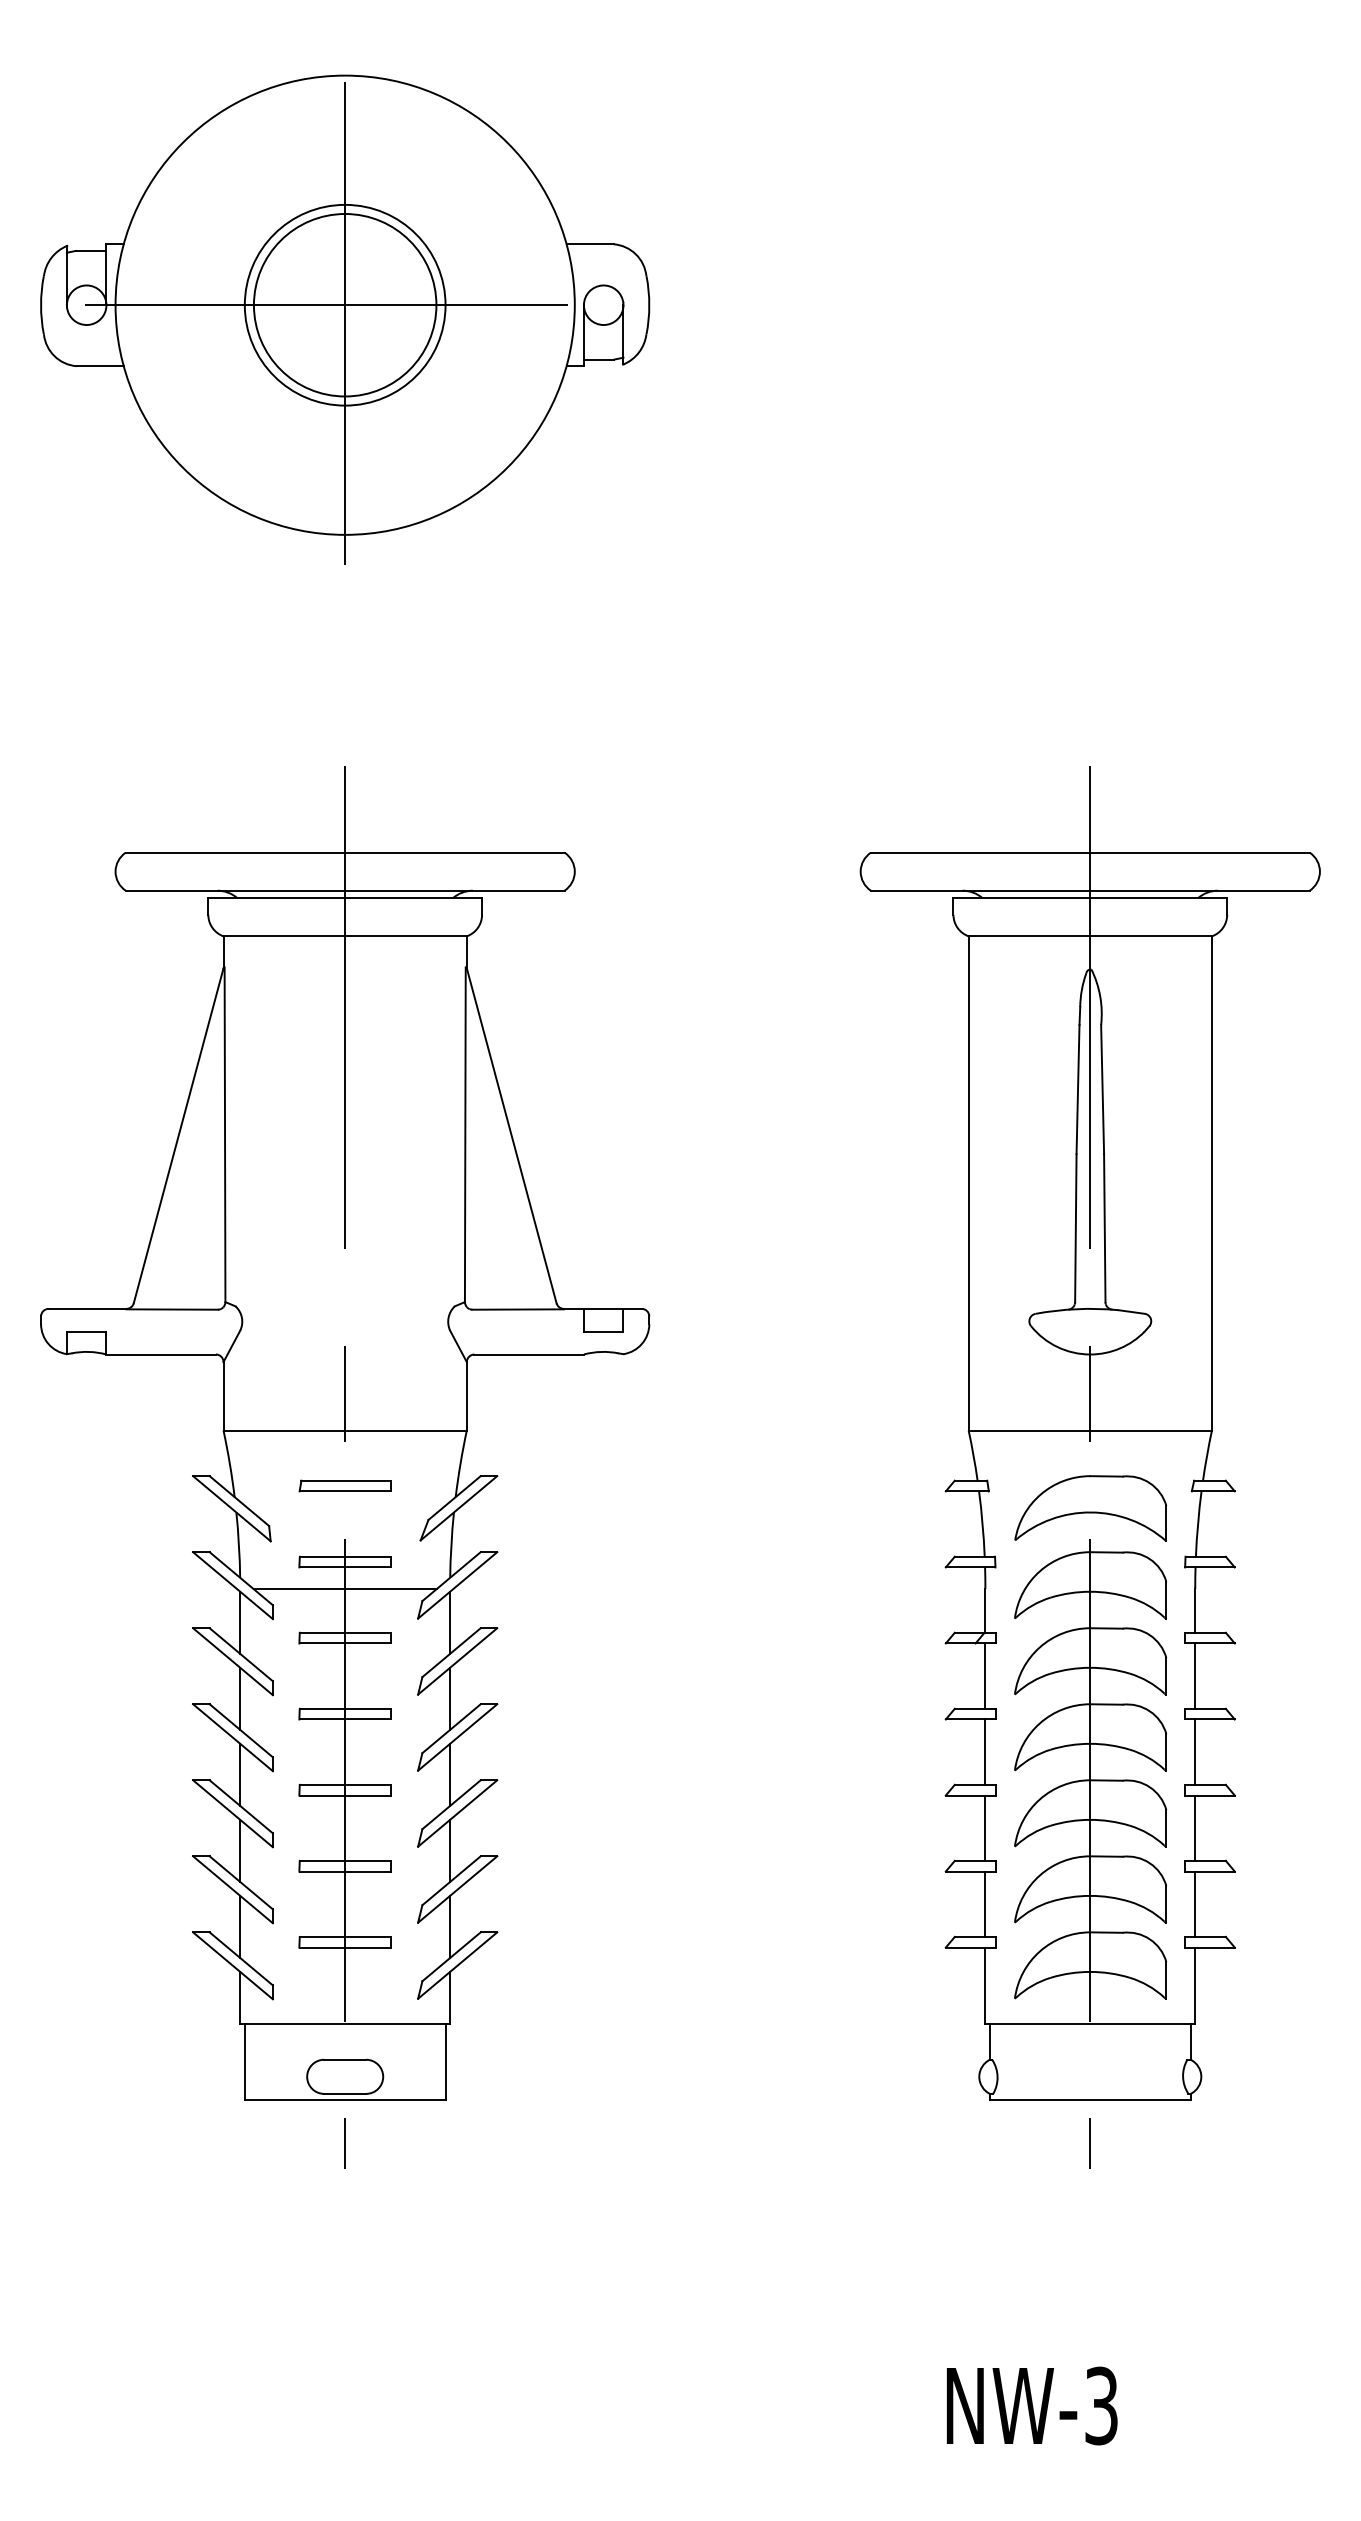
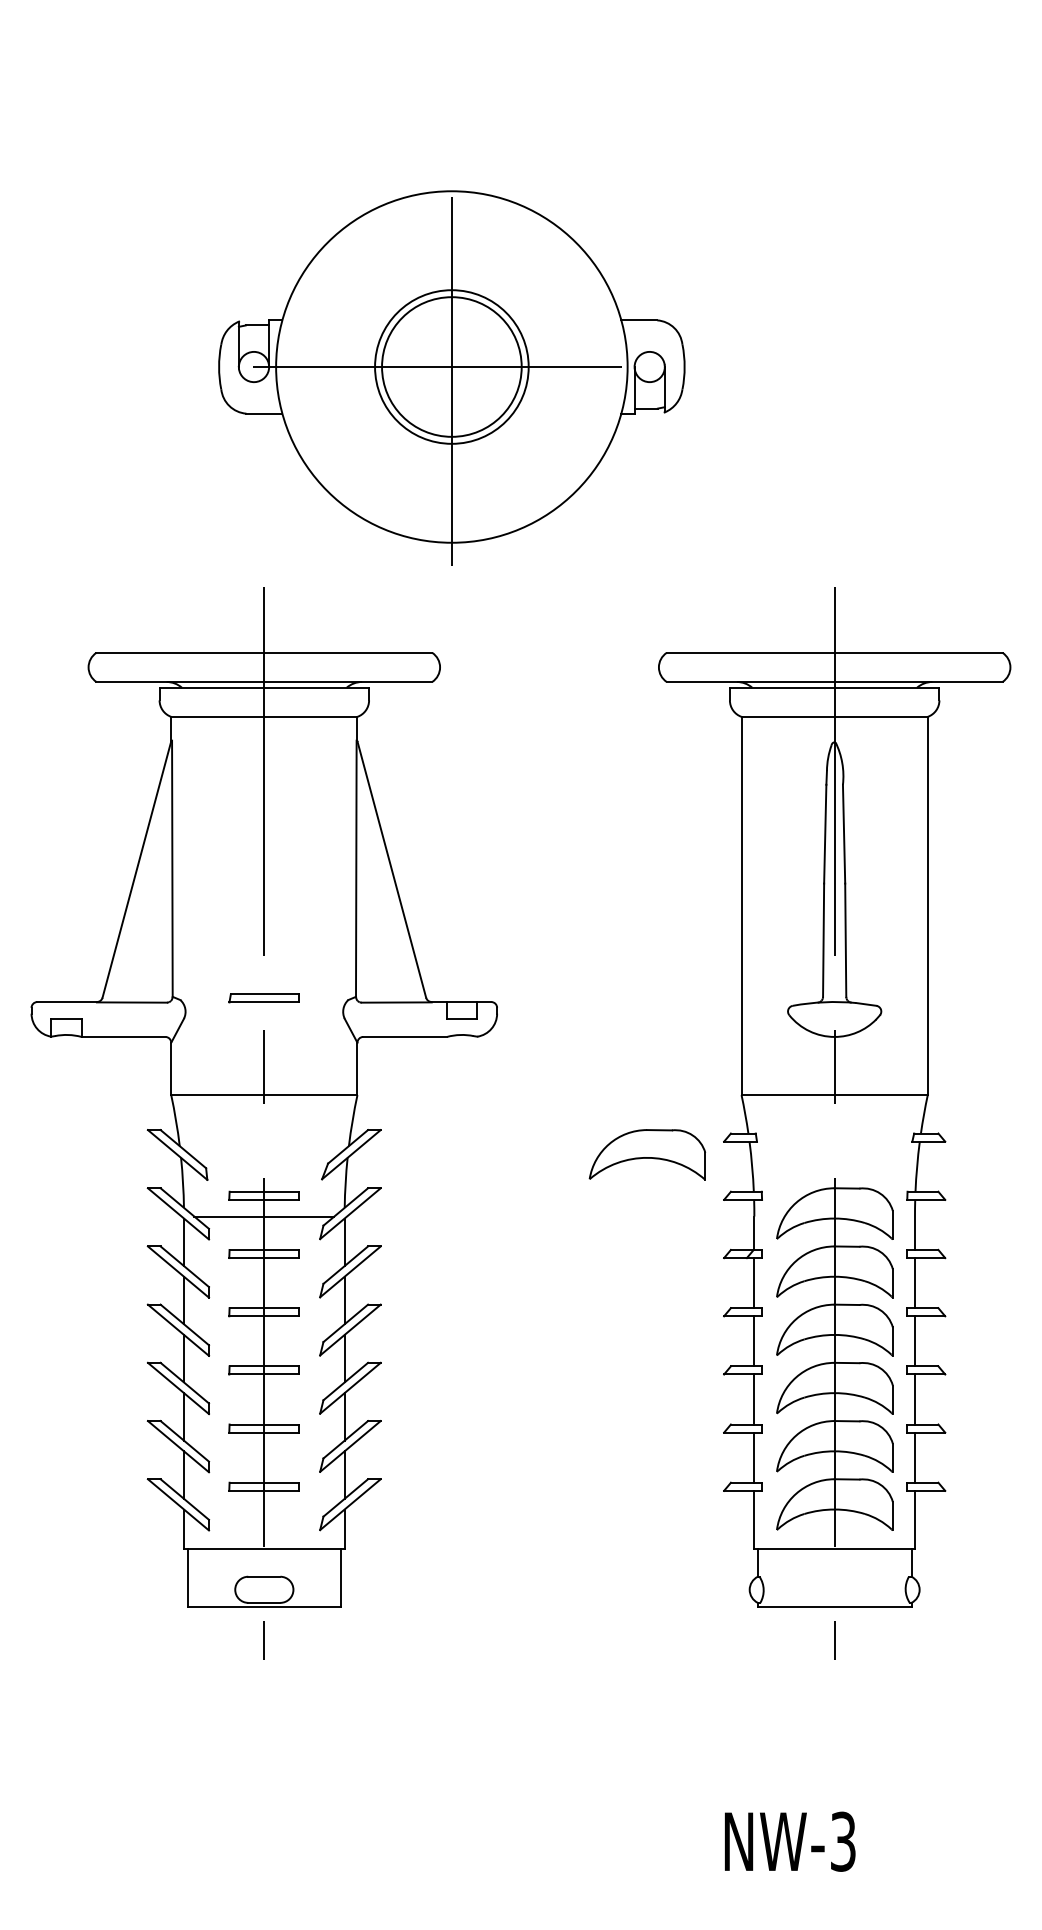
part: (345, 319) -> (452, 377), moved
part: (344, 1485) -> (263, 997), moved
part: (1090, 1508) -> (647, 1154), moved

